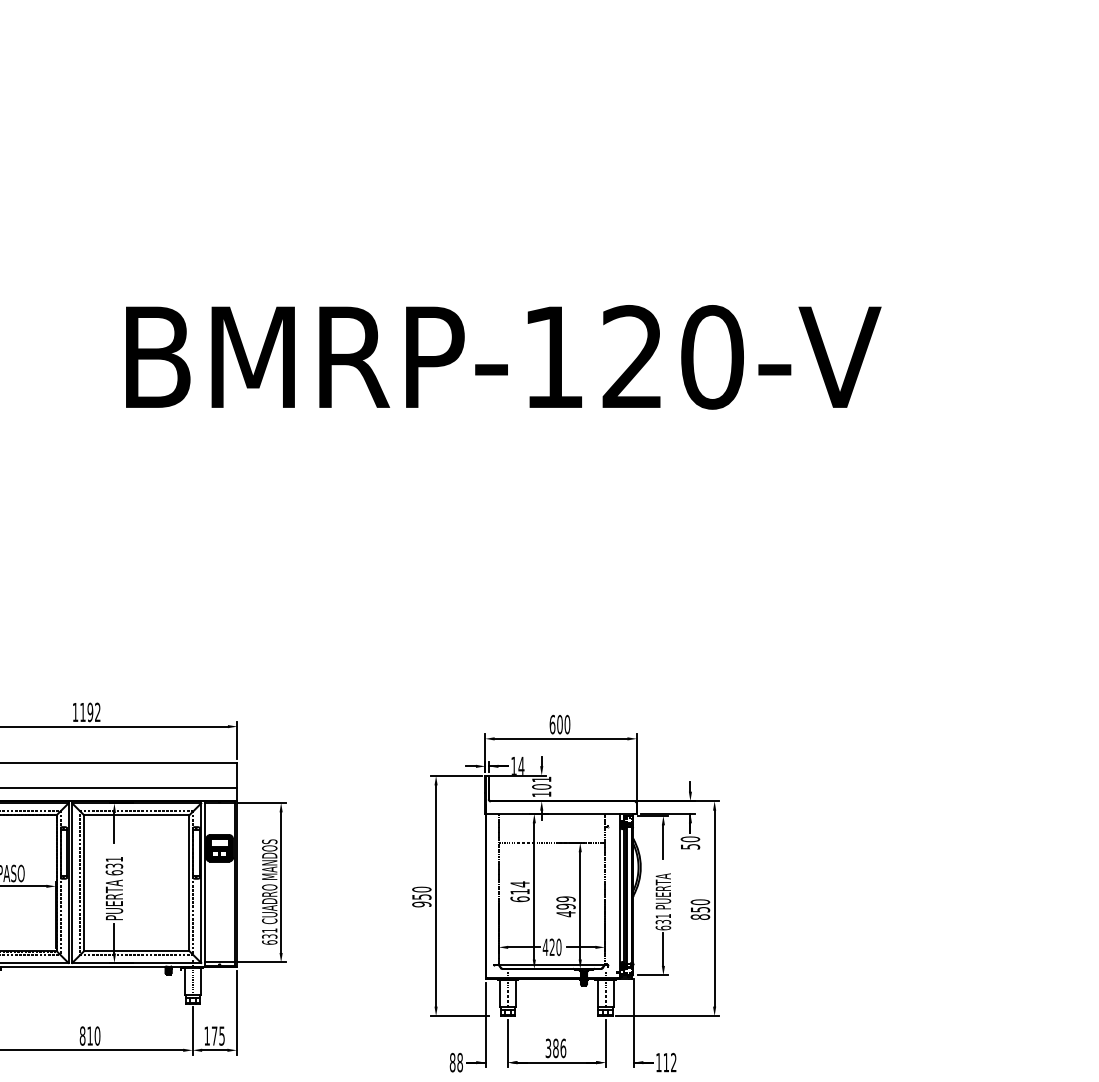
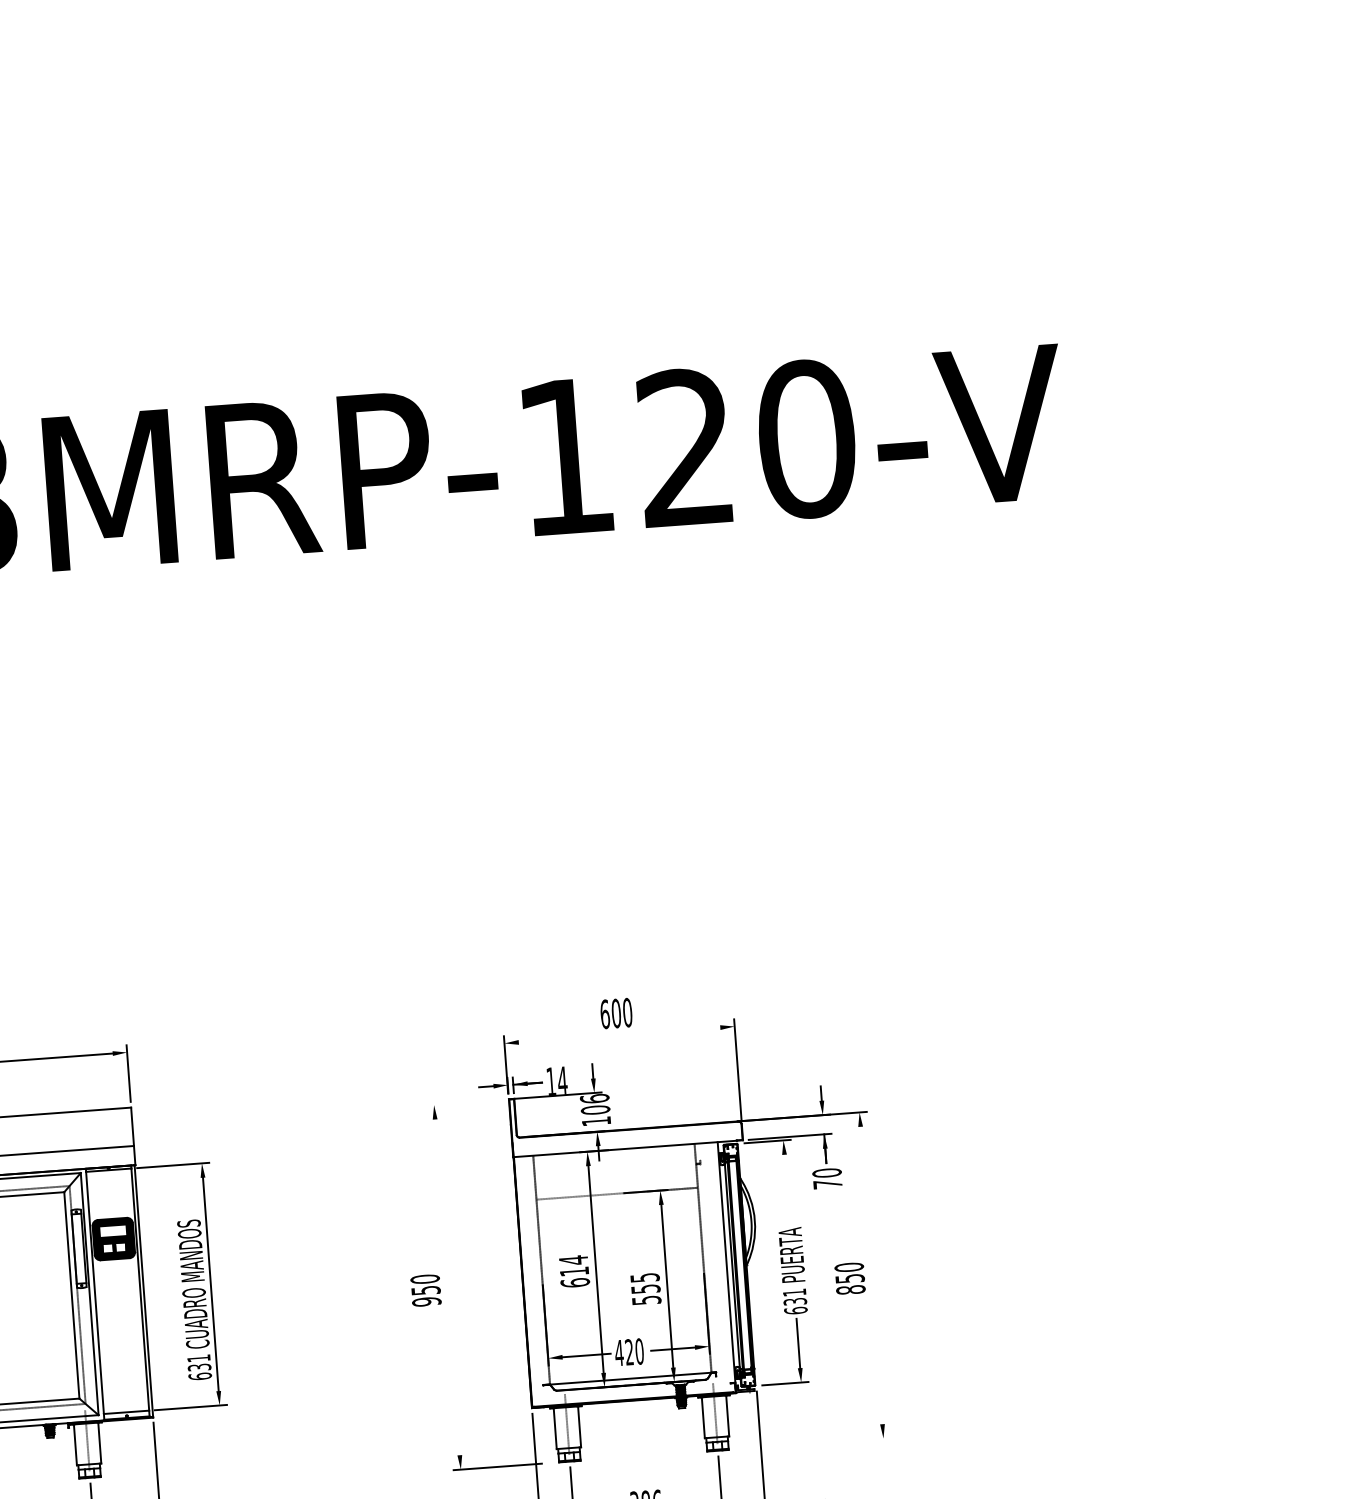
line: (560, 738) -> (618, 1034), removed
line: (456, 775) -> (465, 1102), removed
text: (541, 779) -> (594, 1098), 101 -> 106
line: (663, 842) -> (786, 1180), removed
text: (690, 846) -> (828, 1183), 50 -> 70
line: (436, 895) -> (448, 1286), removed
text: (565, 906) -> (645, 1288), 499 -> 555
line: (714, 908) -> (871, 1275), removed
line: (667, 1016) -> (812, 1444), removed

